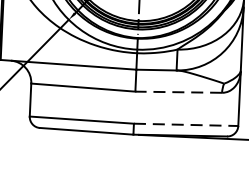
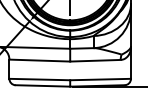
line: (177, 91) -> (94, 60), dashed -> solid
line: (187, 124) -> (101, 79), dashed -> solid

